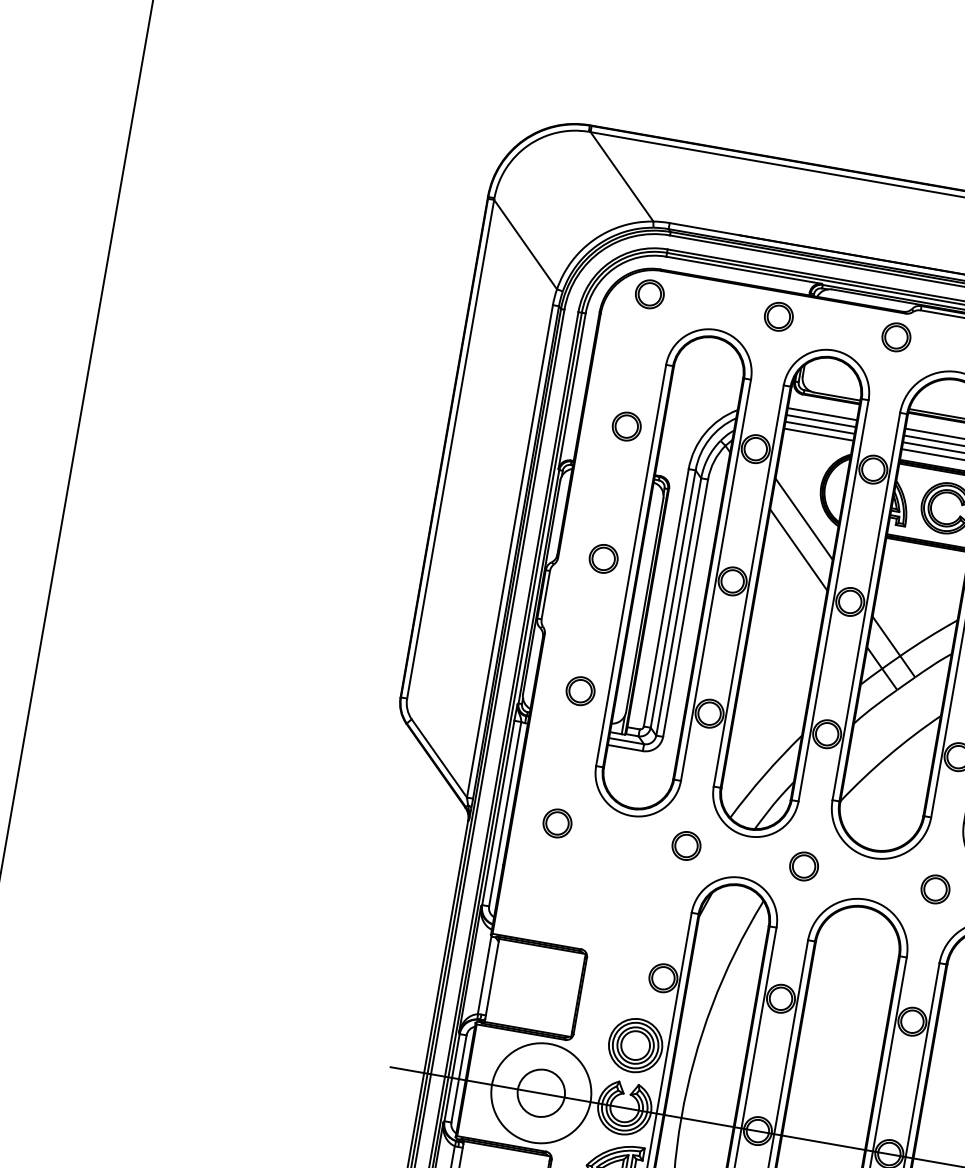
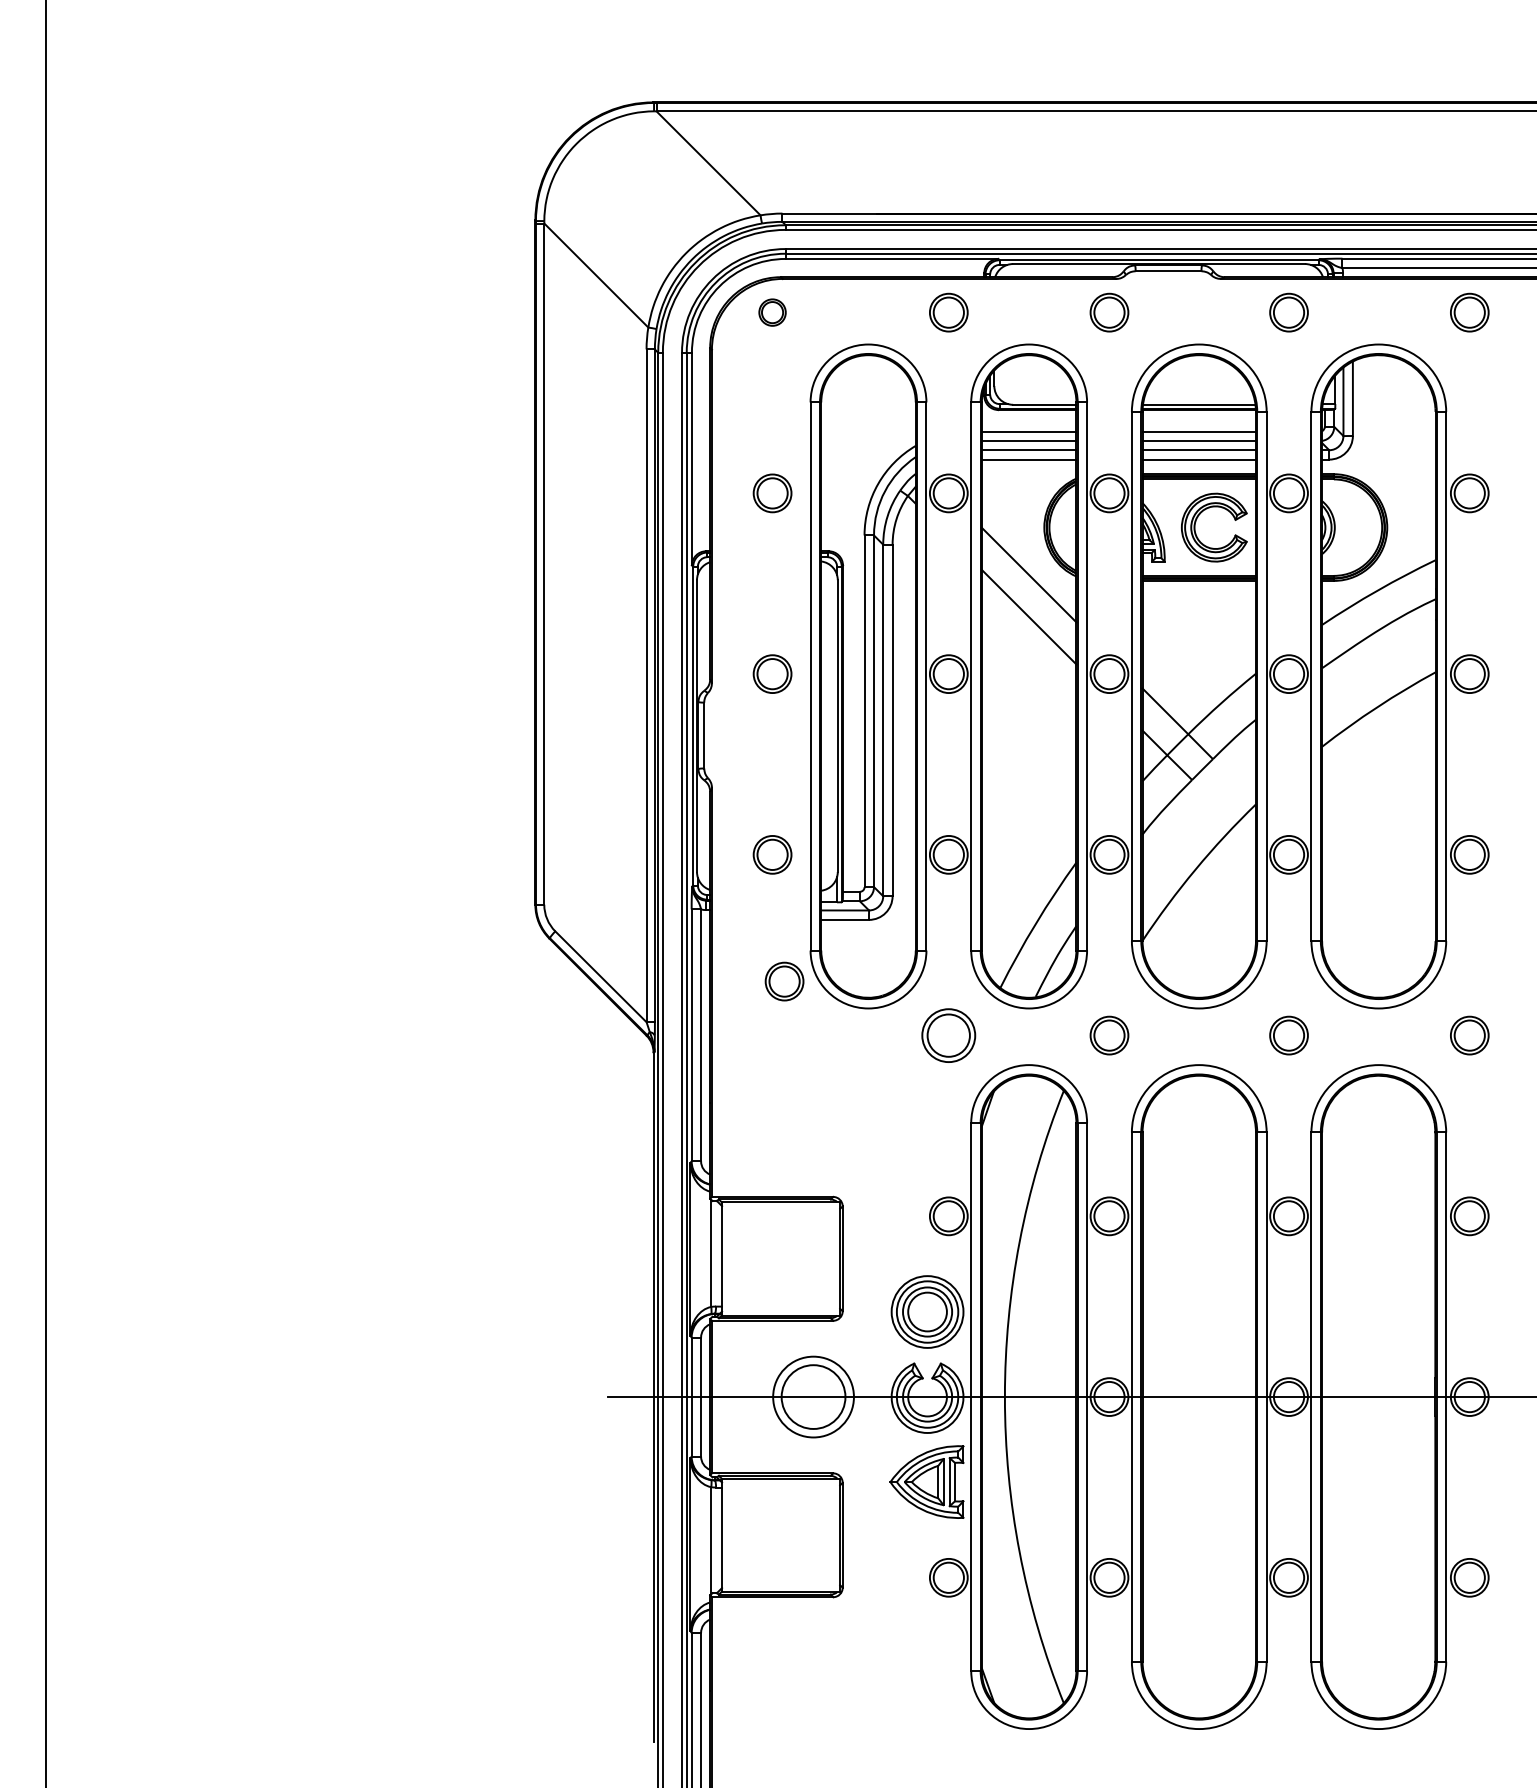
part: (649, 294) -> (772, 312), size x0.7
part: (557, 823) -> (784, 981), moved
part: (686, 845) -> (948, 1035), size x1.4
circle: (541, 1092) -> (813, 1396), size x0.6

